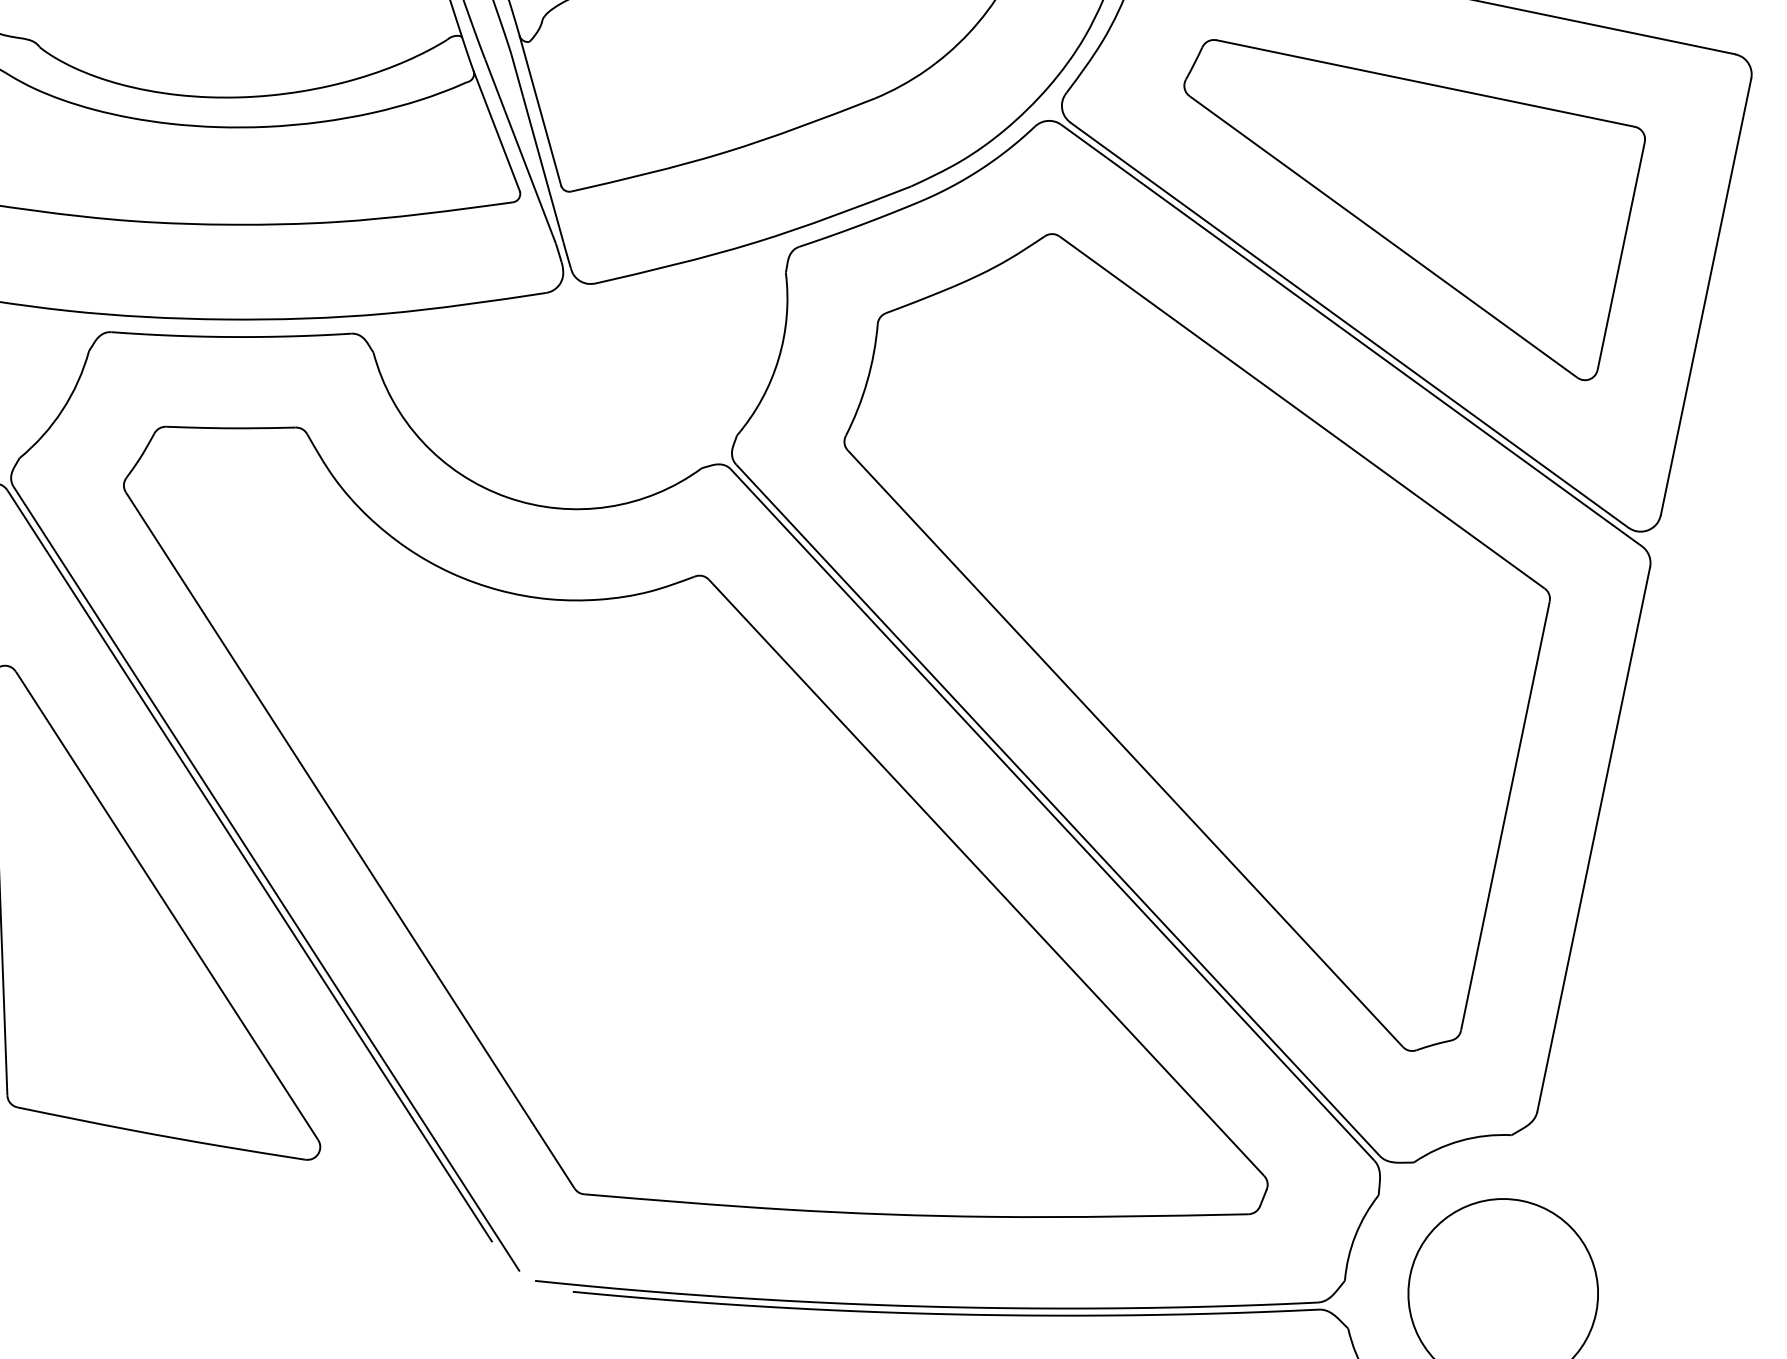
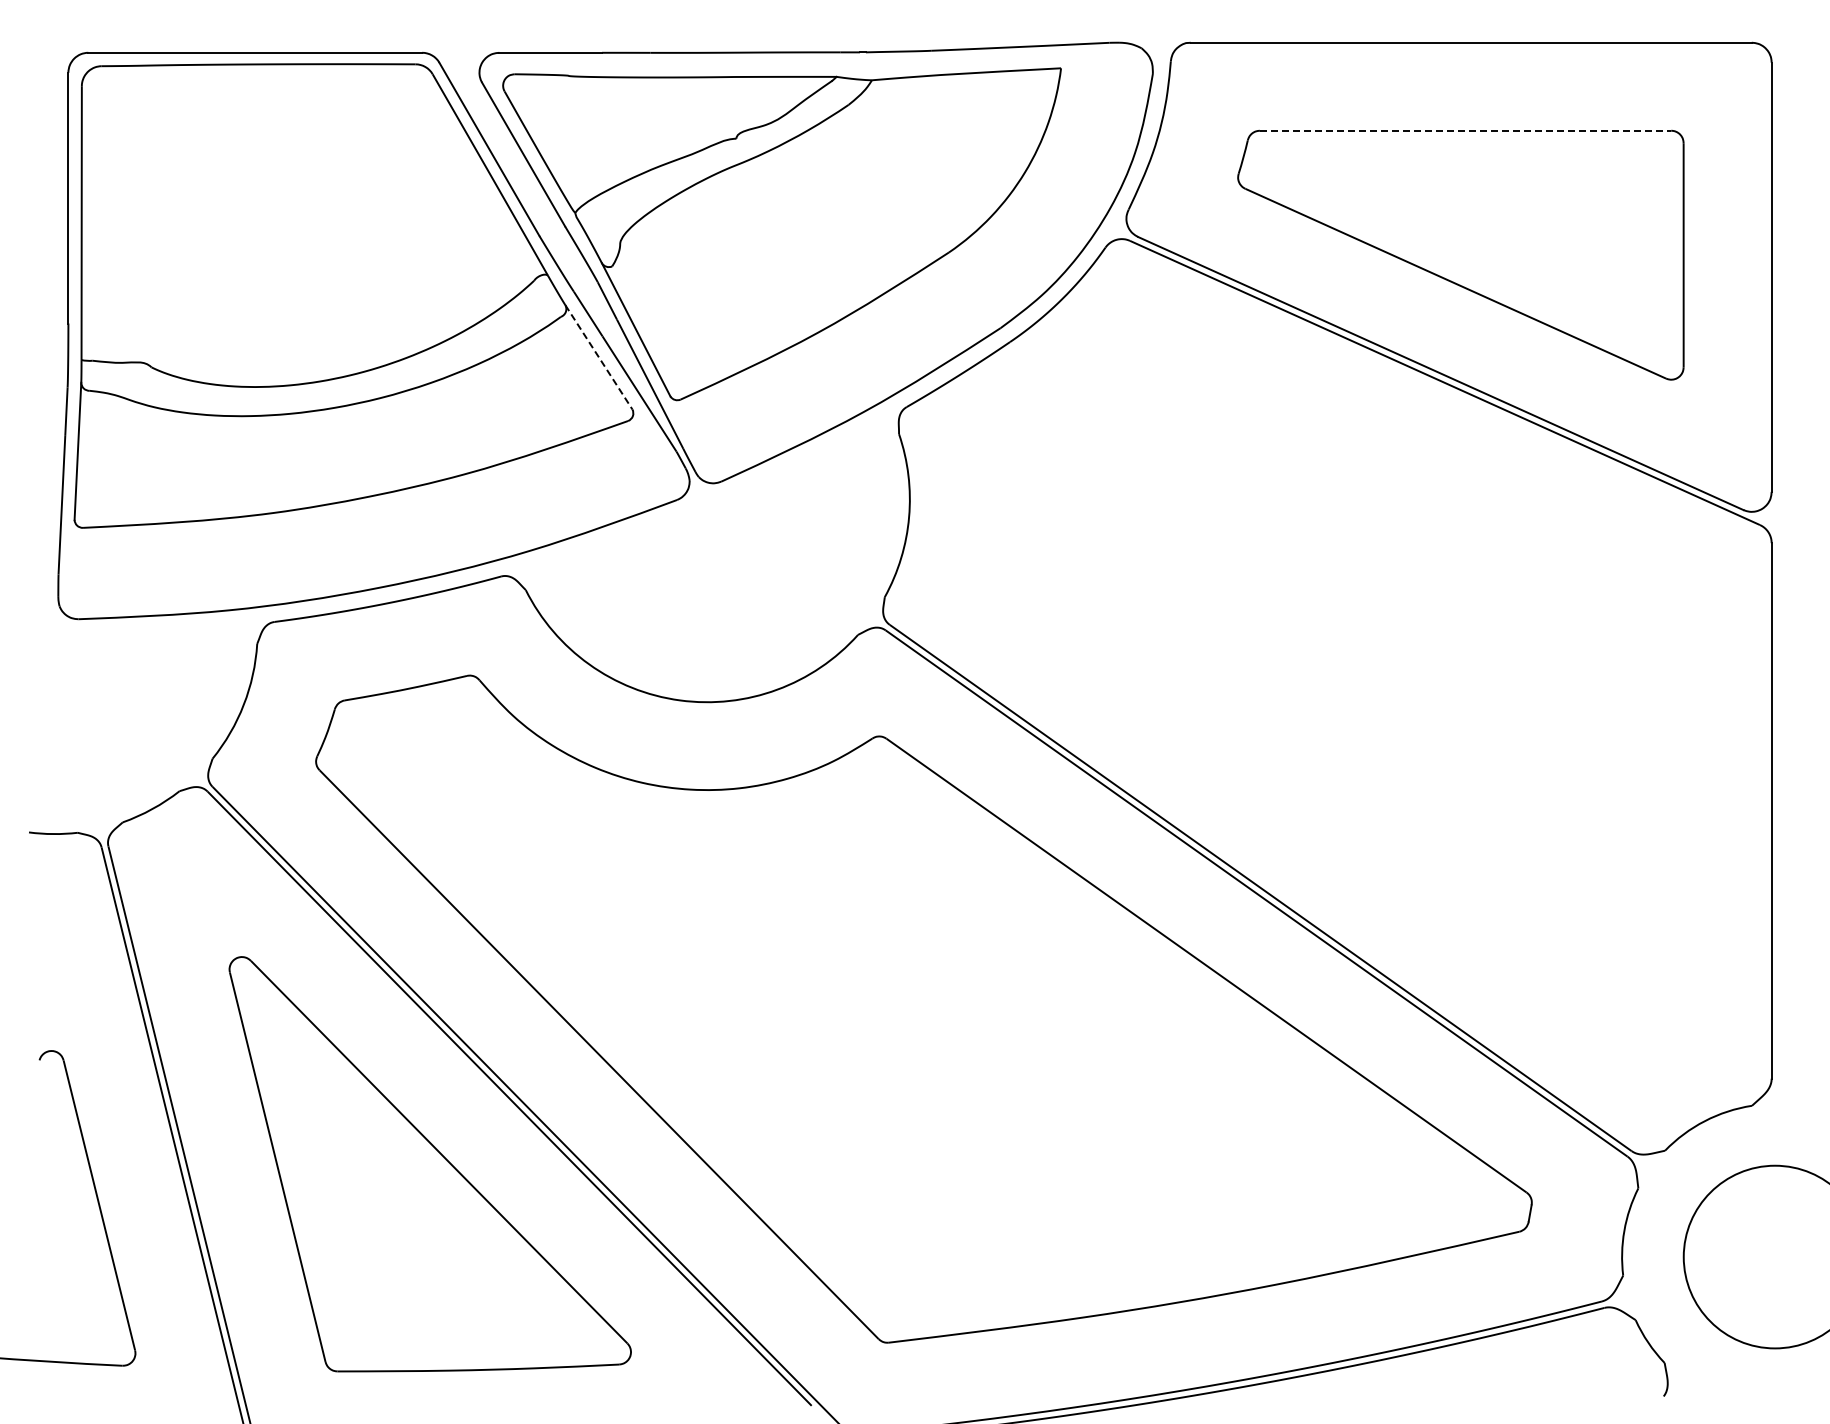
line: (1425, 83) -> (1465, 130), solid -> dashed
line: (496, 131) -> (598, 357), solid -> dashed
part: (1174, 630) -> (1335, 695), removed

